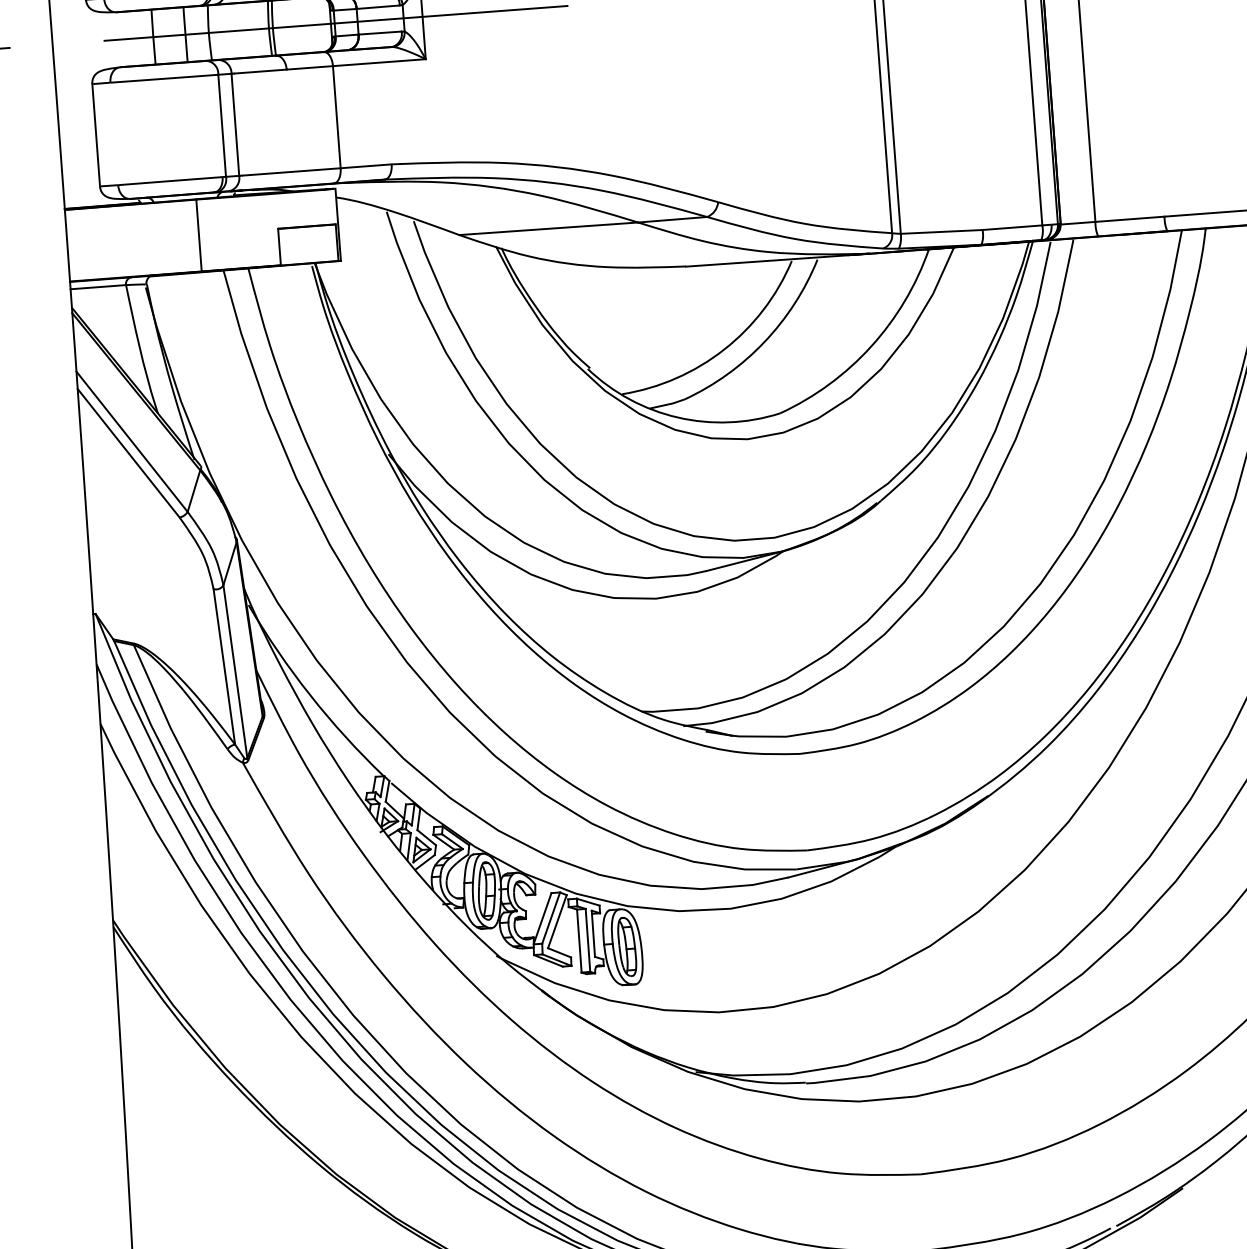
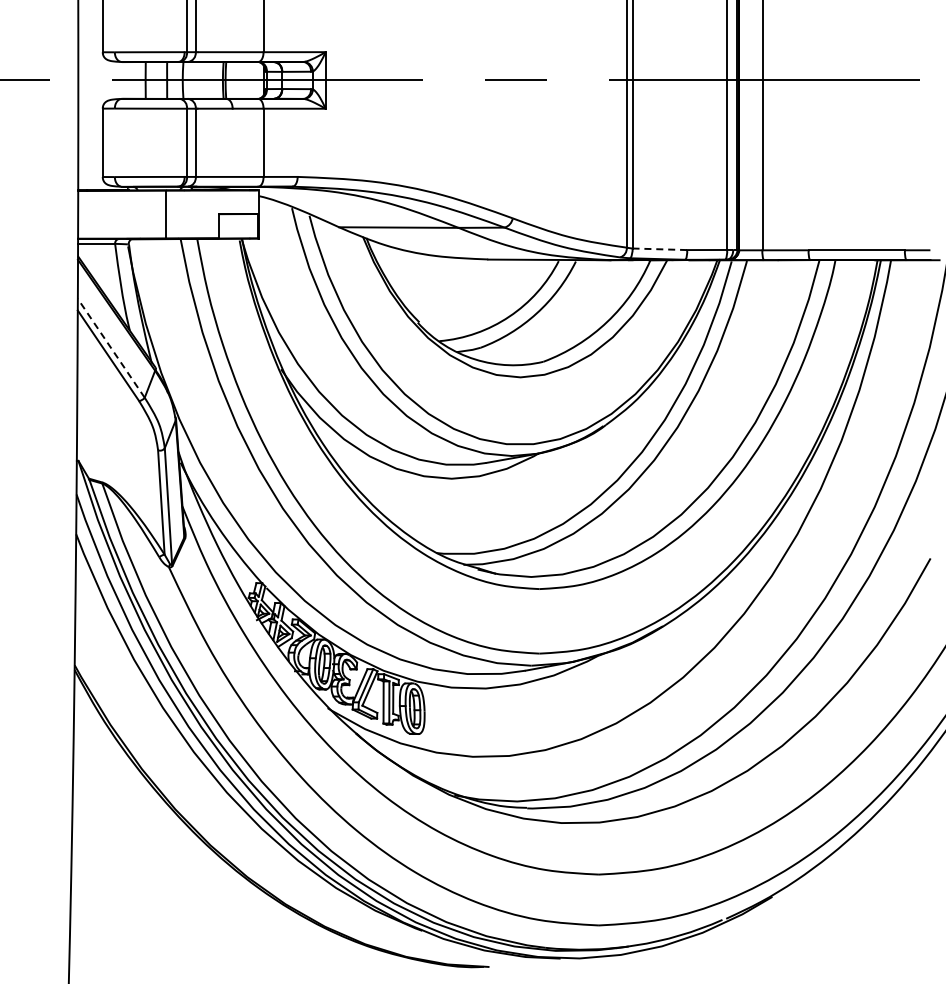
line: (941, 232) -> (659, 249), solid -> dashed
line: (132, 442) -> (111, 348), solid -> dashed

